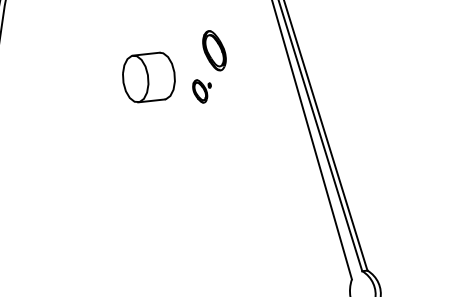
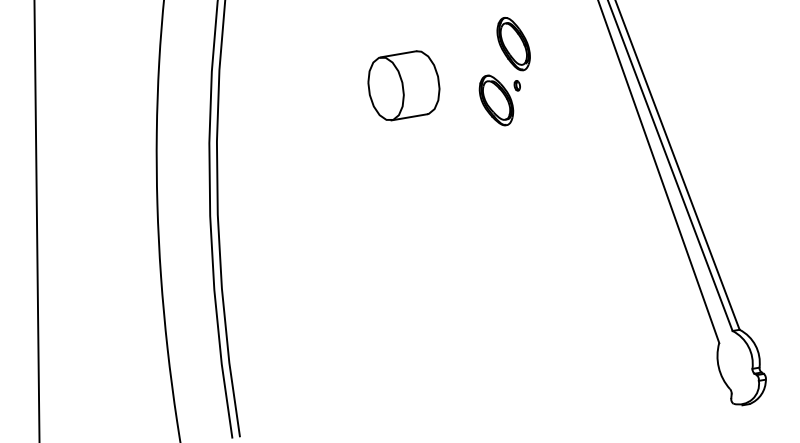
part: (148, 77) -> (403, 85), moved
part: (201, 91) -> (499, 100), size x1.67

